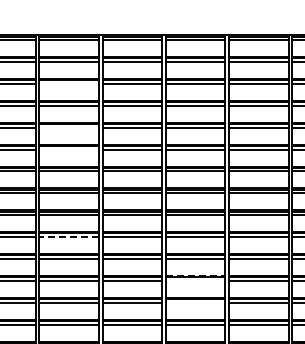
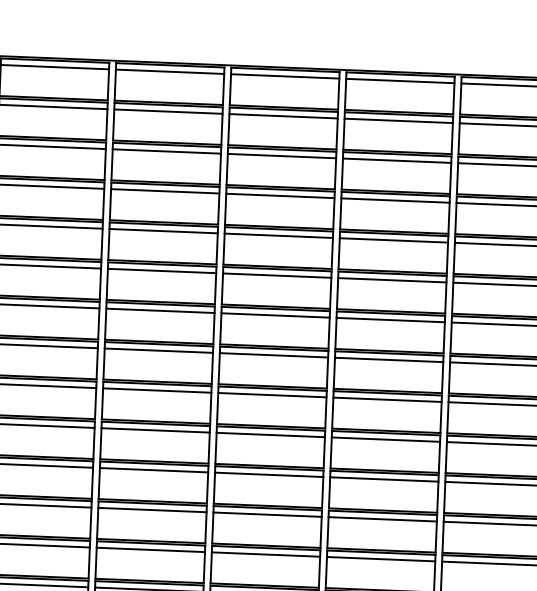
line: (68, 83) -> (165, 150), added
line: (68, 127) -> (162, 230), added
line: (68, 149) -> (160, 270), added
line: (69, 237) -> (156, 431), dashed -> solid
line: (195, 275) -> (383, 509), dashed -> solid
line: (195, 280) -> (382, 518), added
line: (195, 302) -> (381, 558), added

